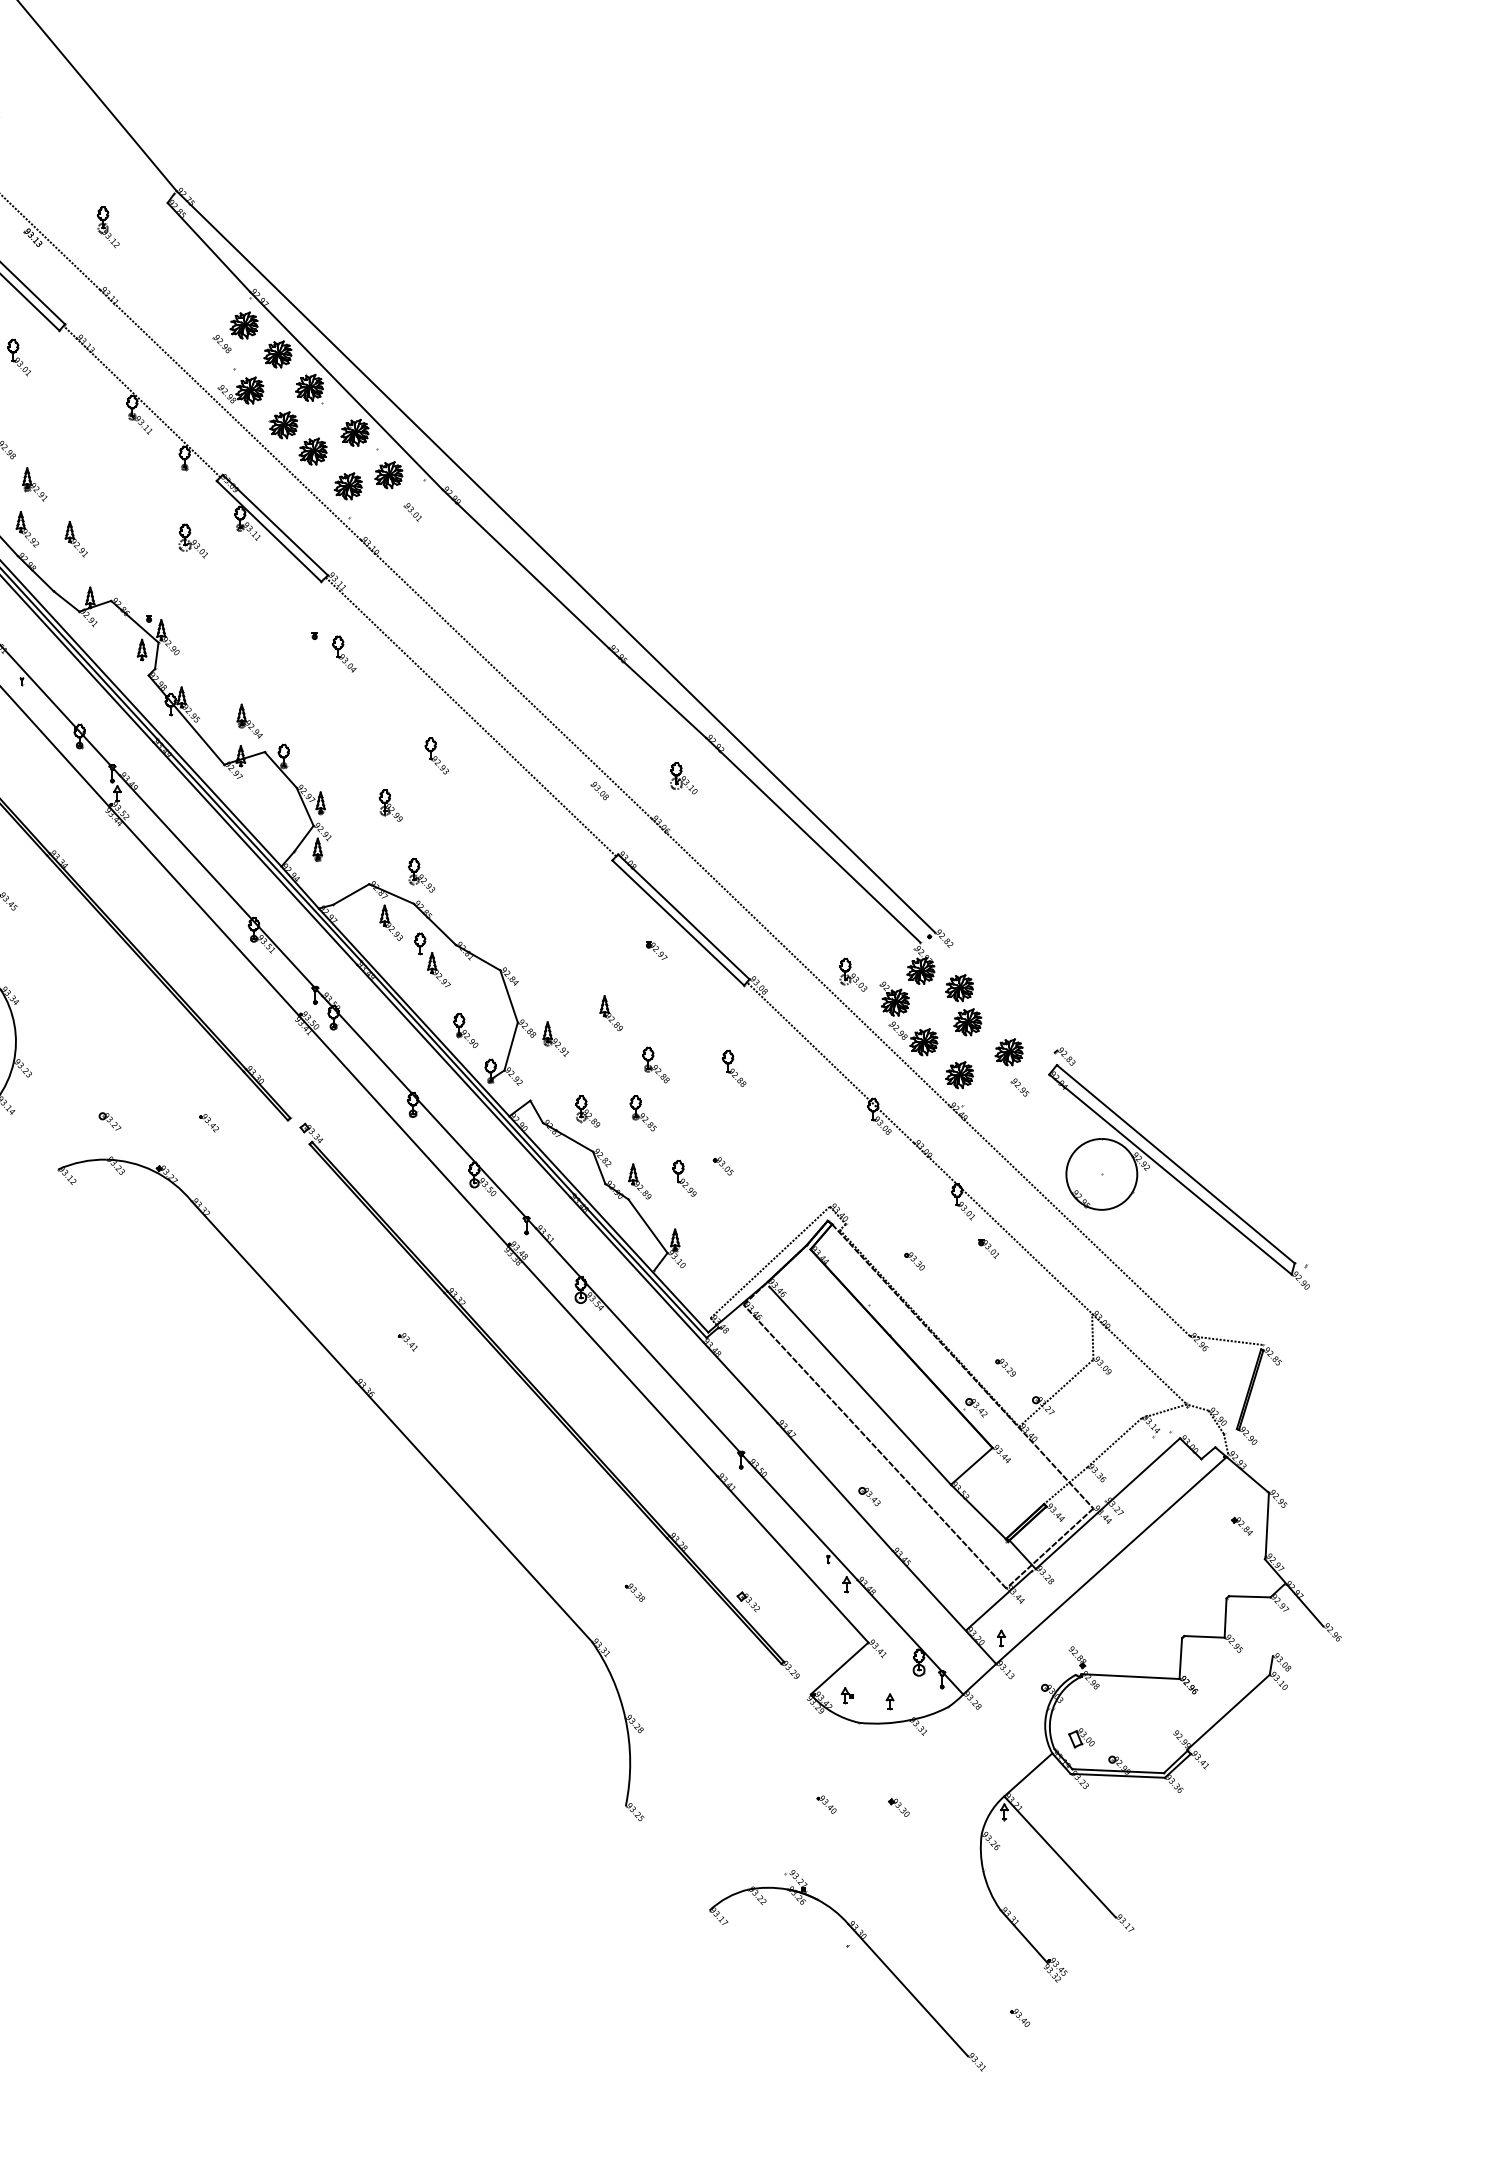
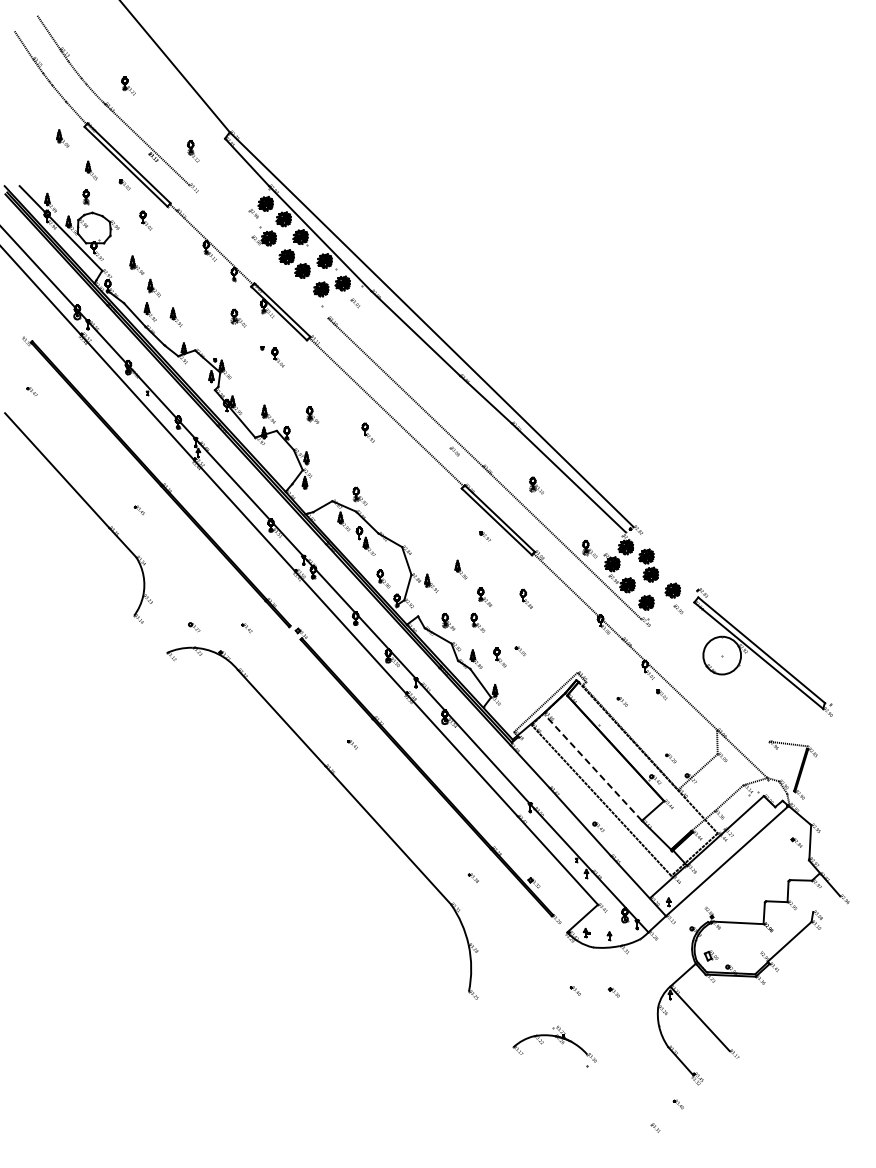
line: (230, 414) -> (258, 251), removed
part: (333, 651) -> (272, 356), moved
part: (683, 777) -> (536, 485), moved
part: (390, 803) -> (312, 414), moved
line: (1070, 1221) -> (705, 680), removed
line: (859, 1386) -> (593, 768), solid -> dashed
line: (906, 1989) -> (618, 1089), removed

